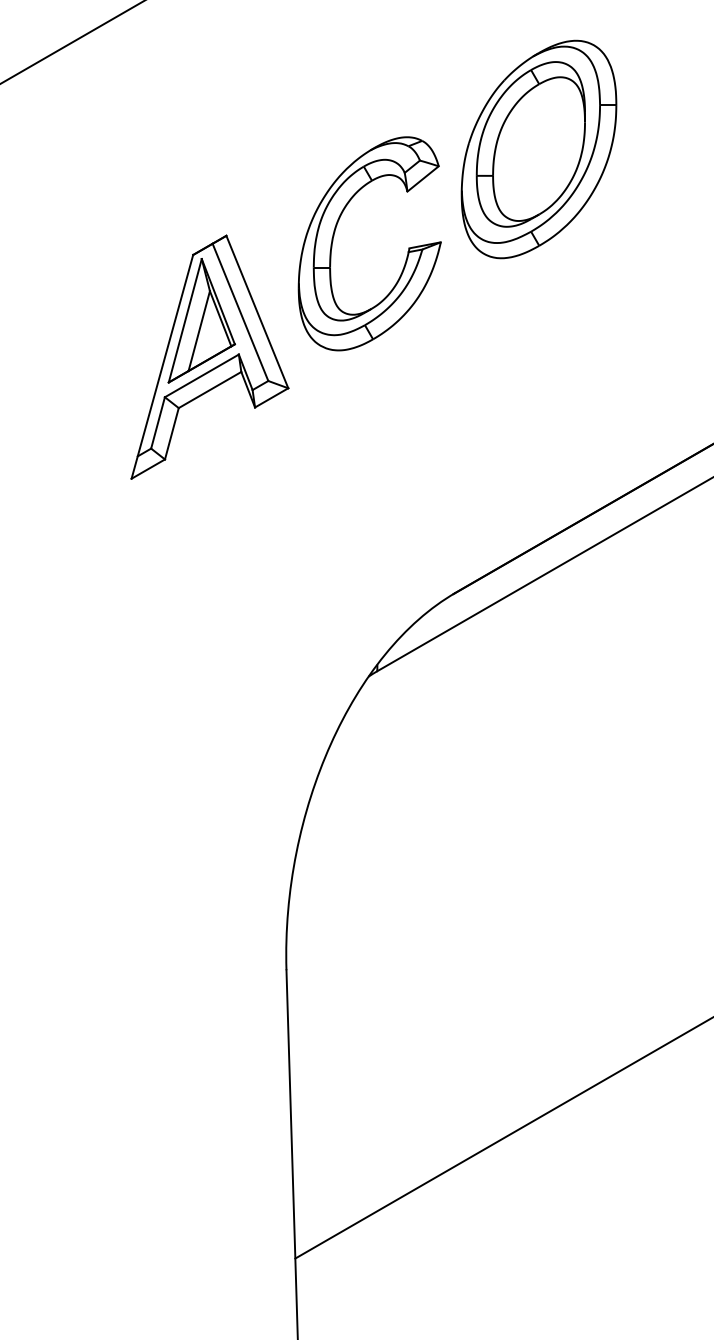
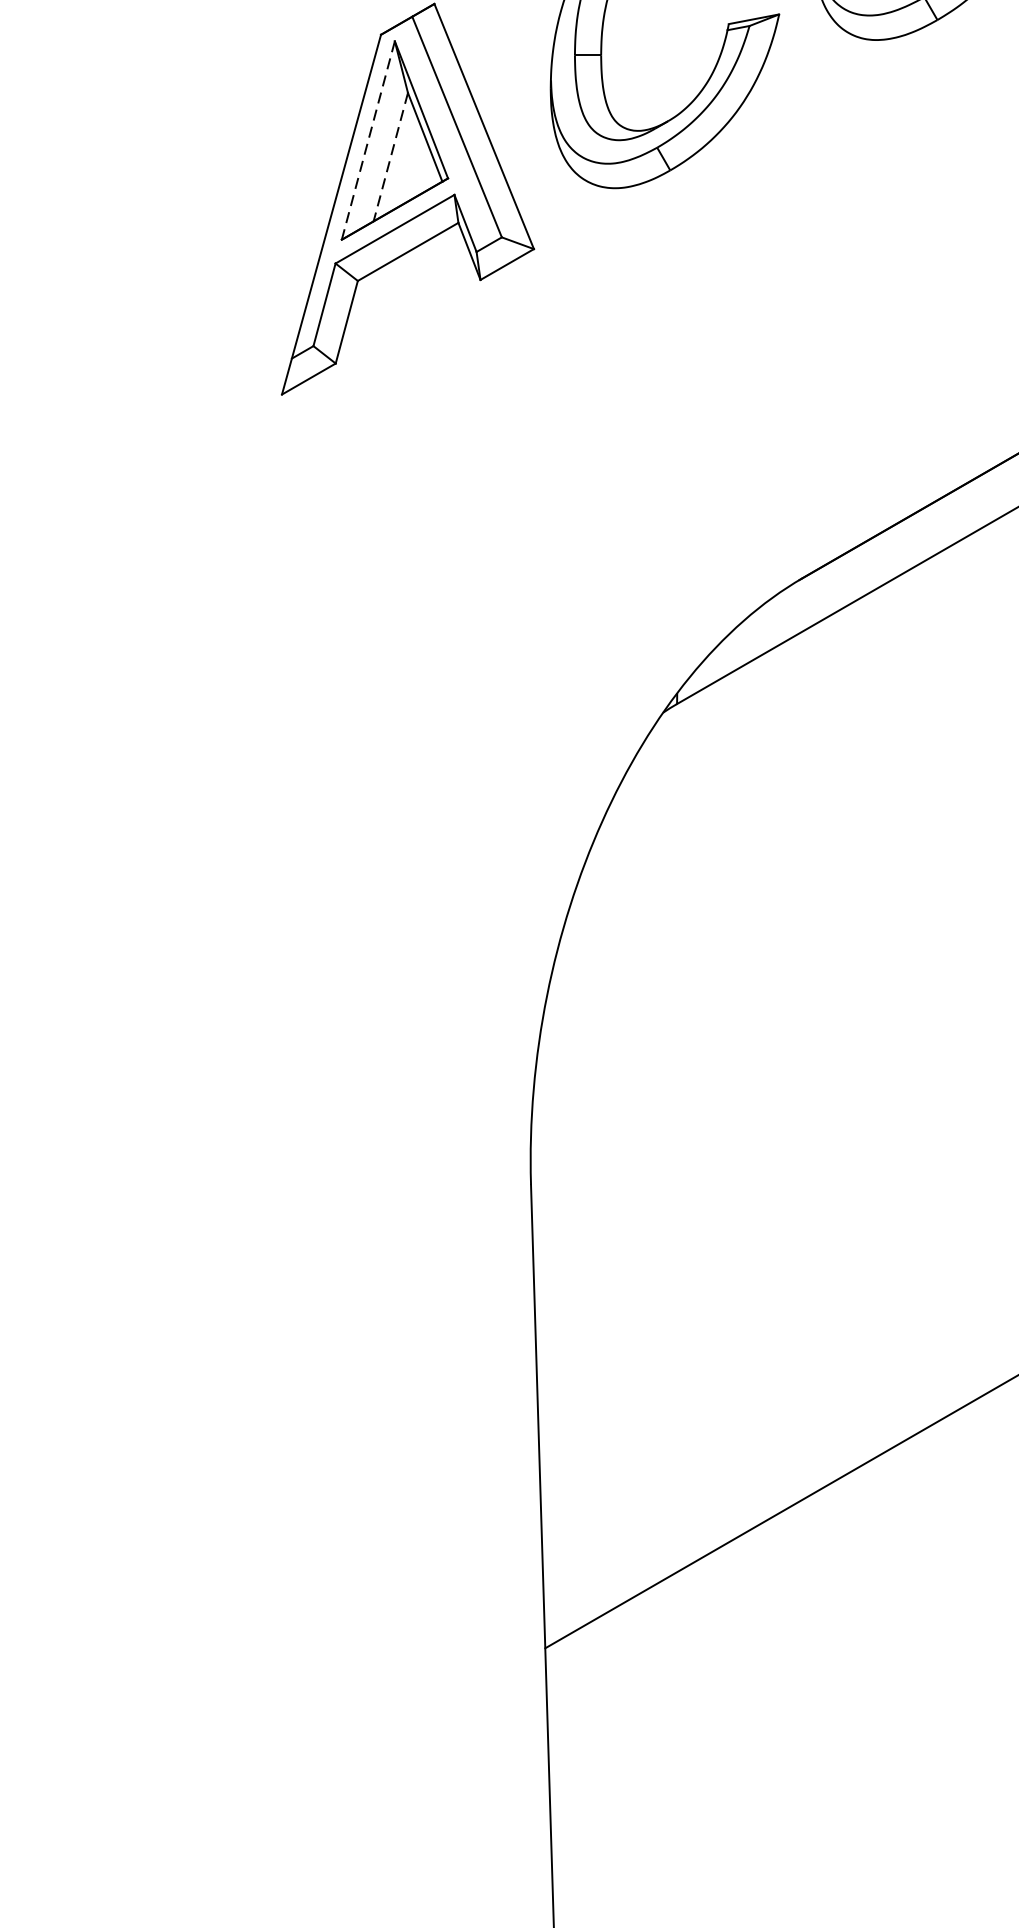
line: (185, 320) -> (368, 140), solid -> dashed
line: (199, 331) -> (391, 157), solid -> dashed

